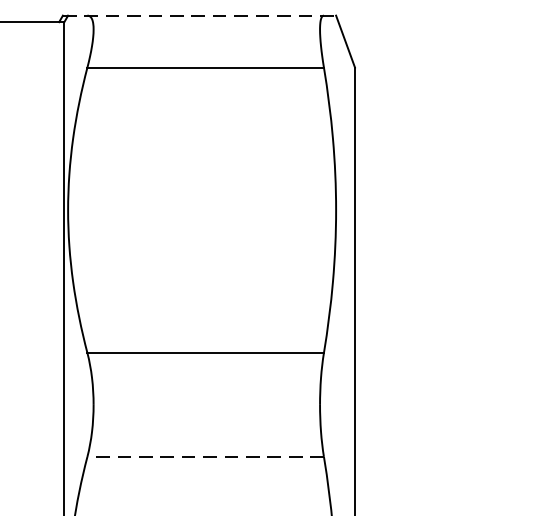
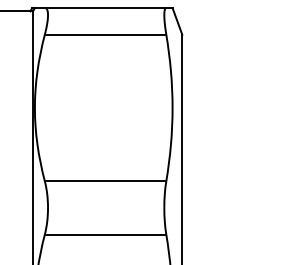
line: (199, 16) -> (102, 8), dashed -> solid
line: (205, 456) -> (105, 234), dashed -> solid

